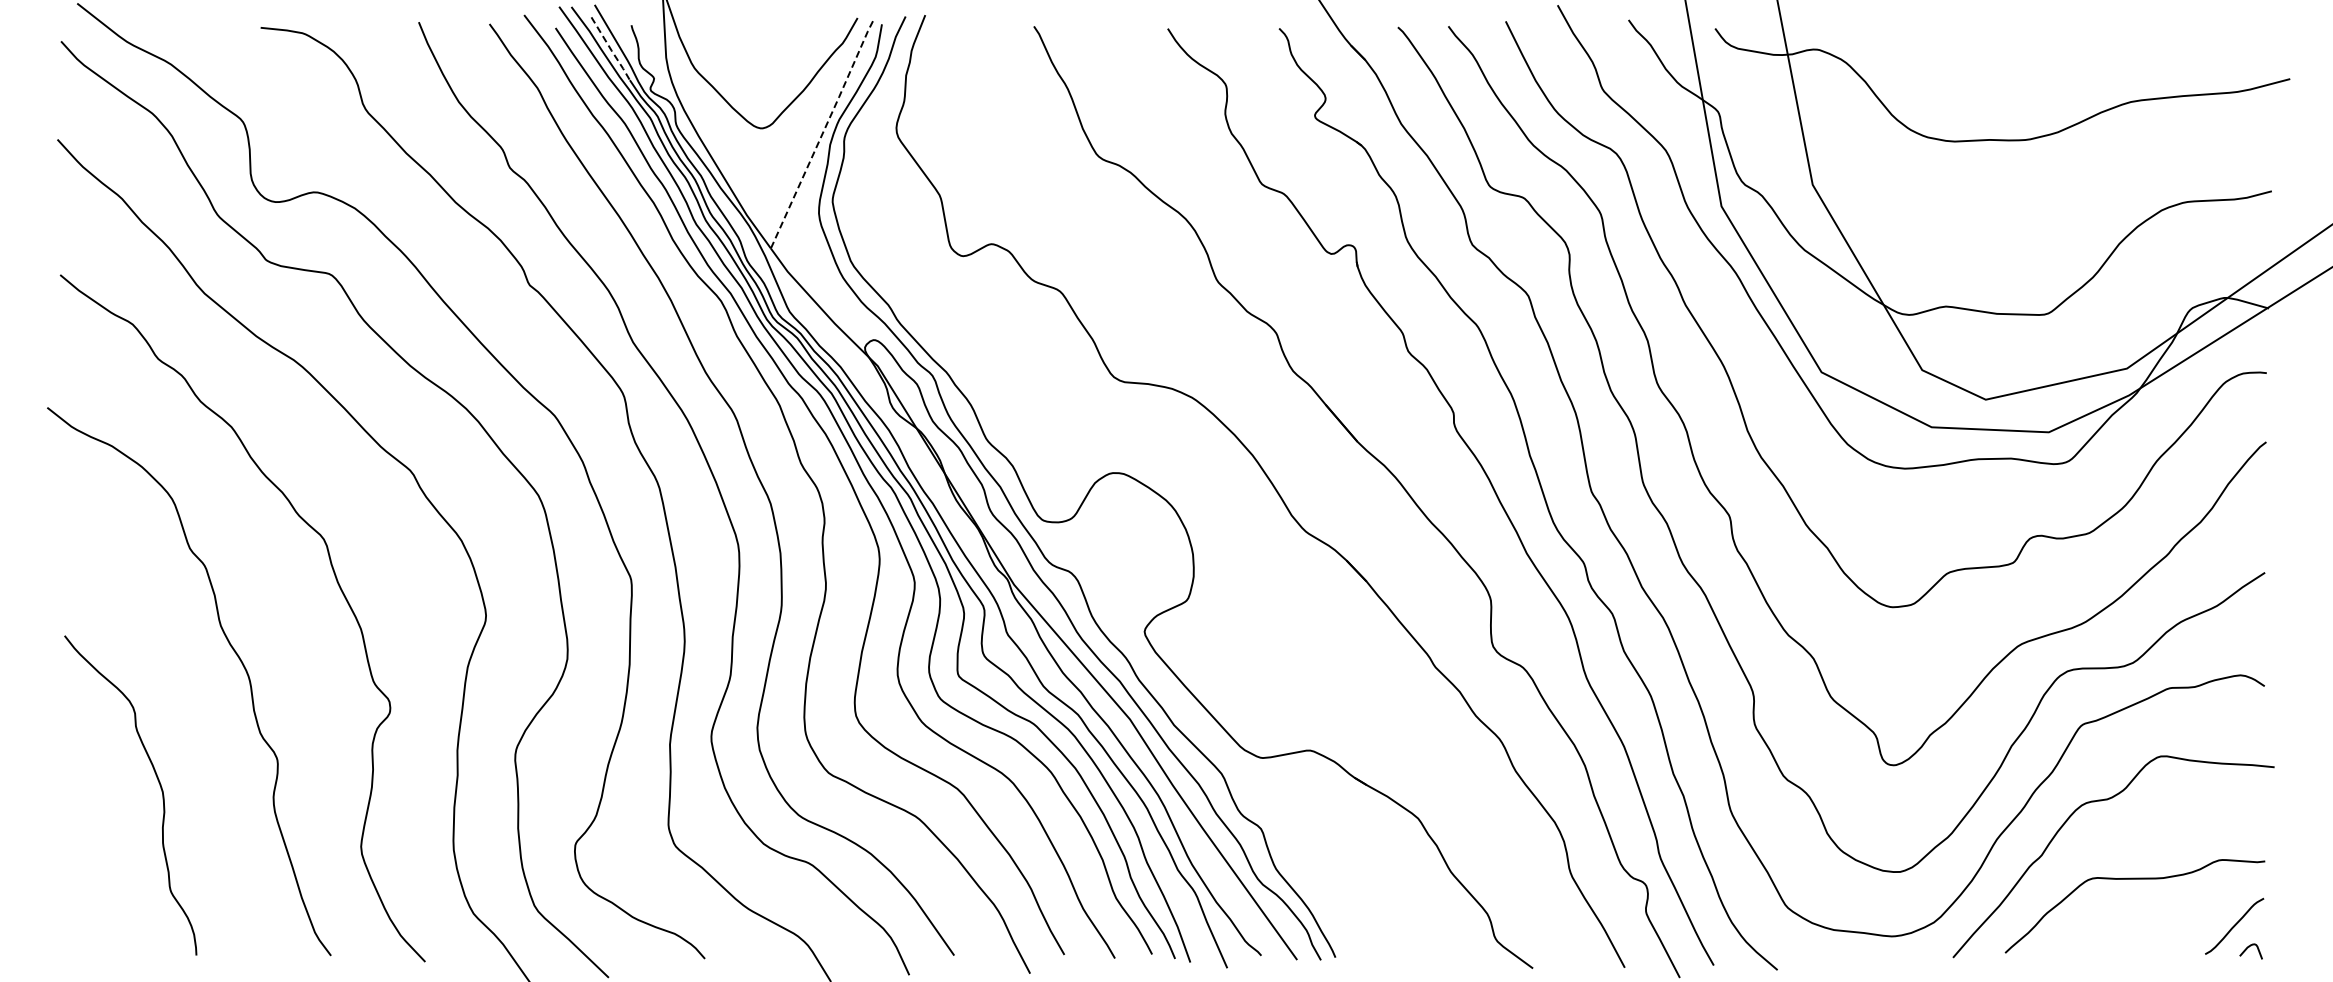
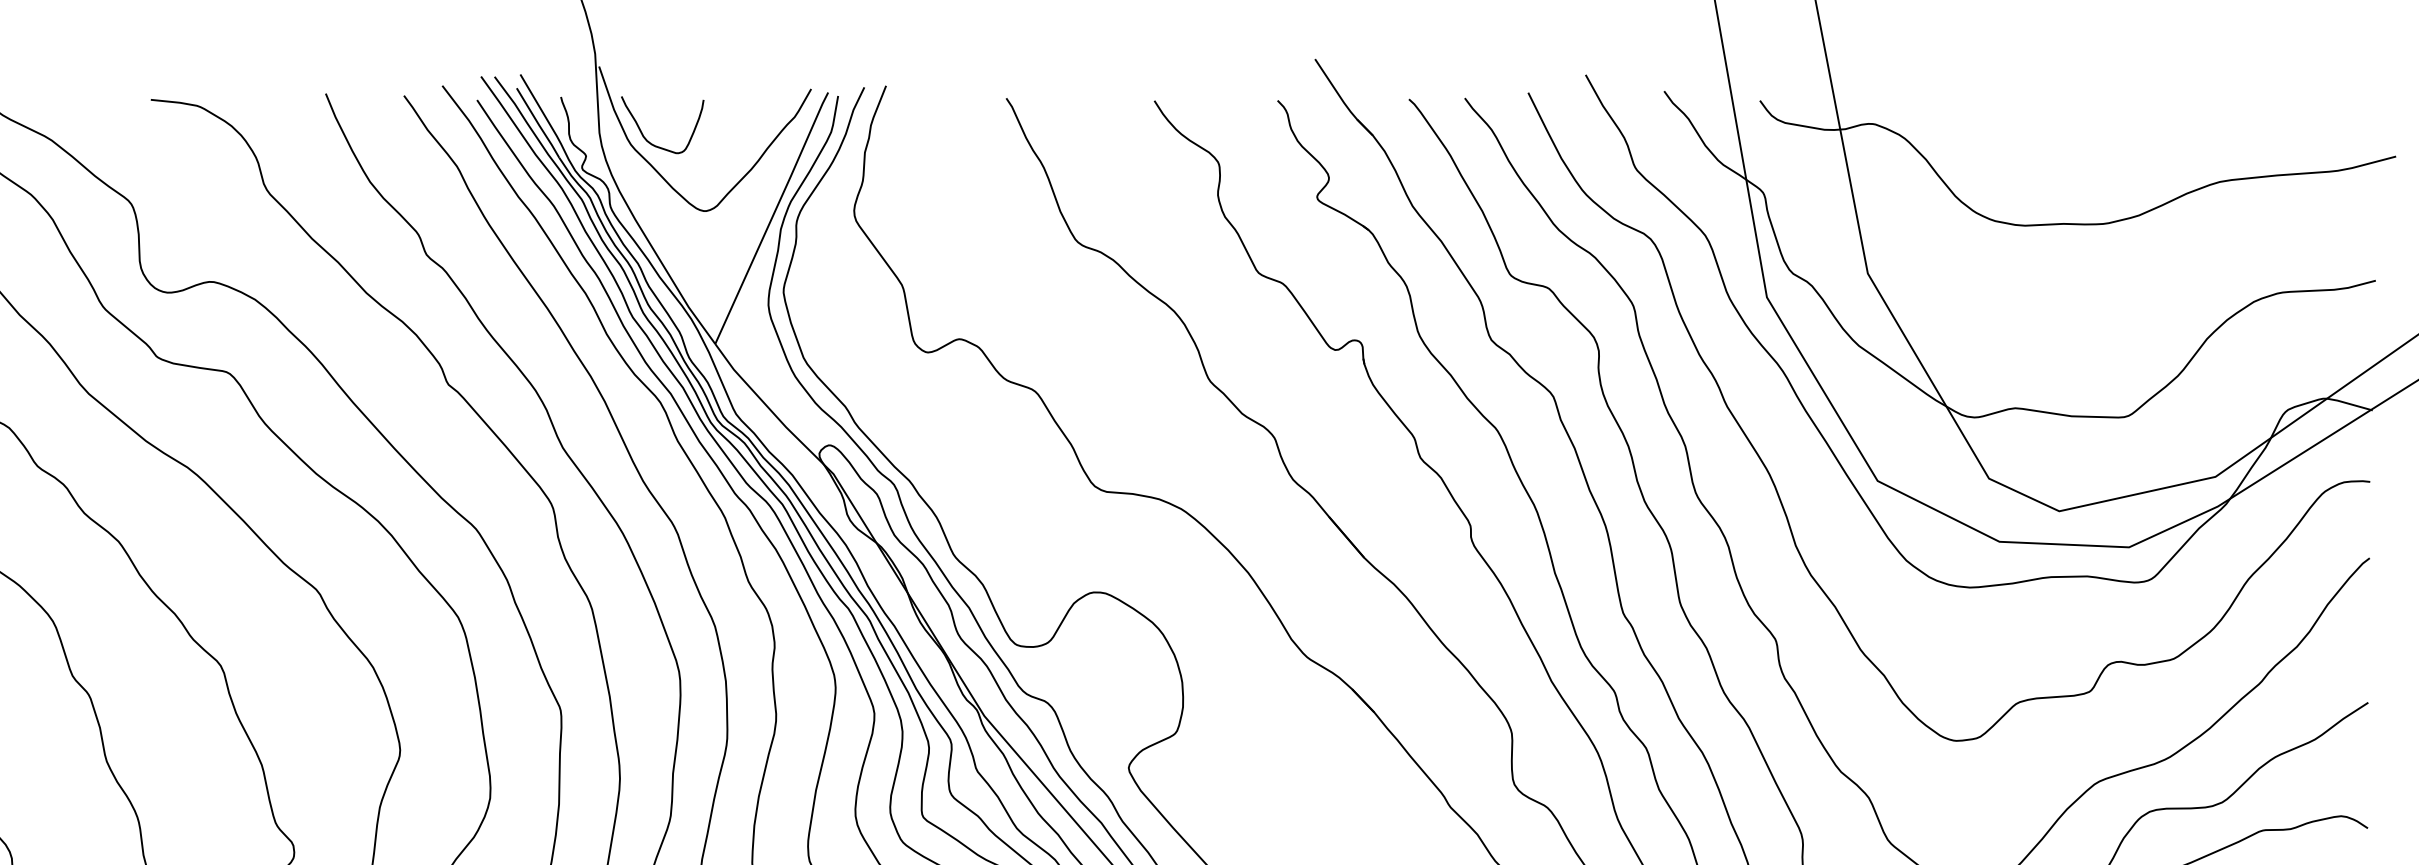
line: (611, 49) -> (538, 123), dashed -> solid
curve: (713, 66) -> (651, 142), added
line: (822, 134) -> (772, 217), dashed -> solid

